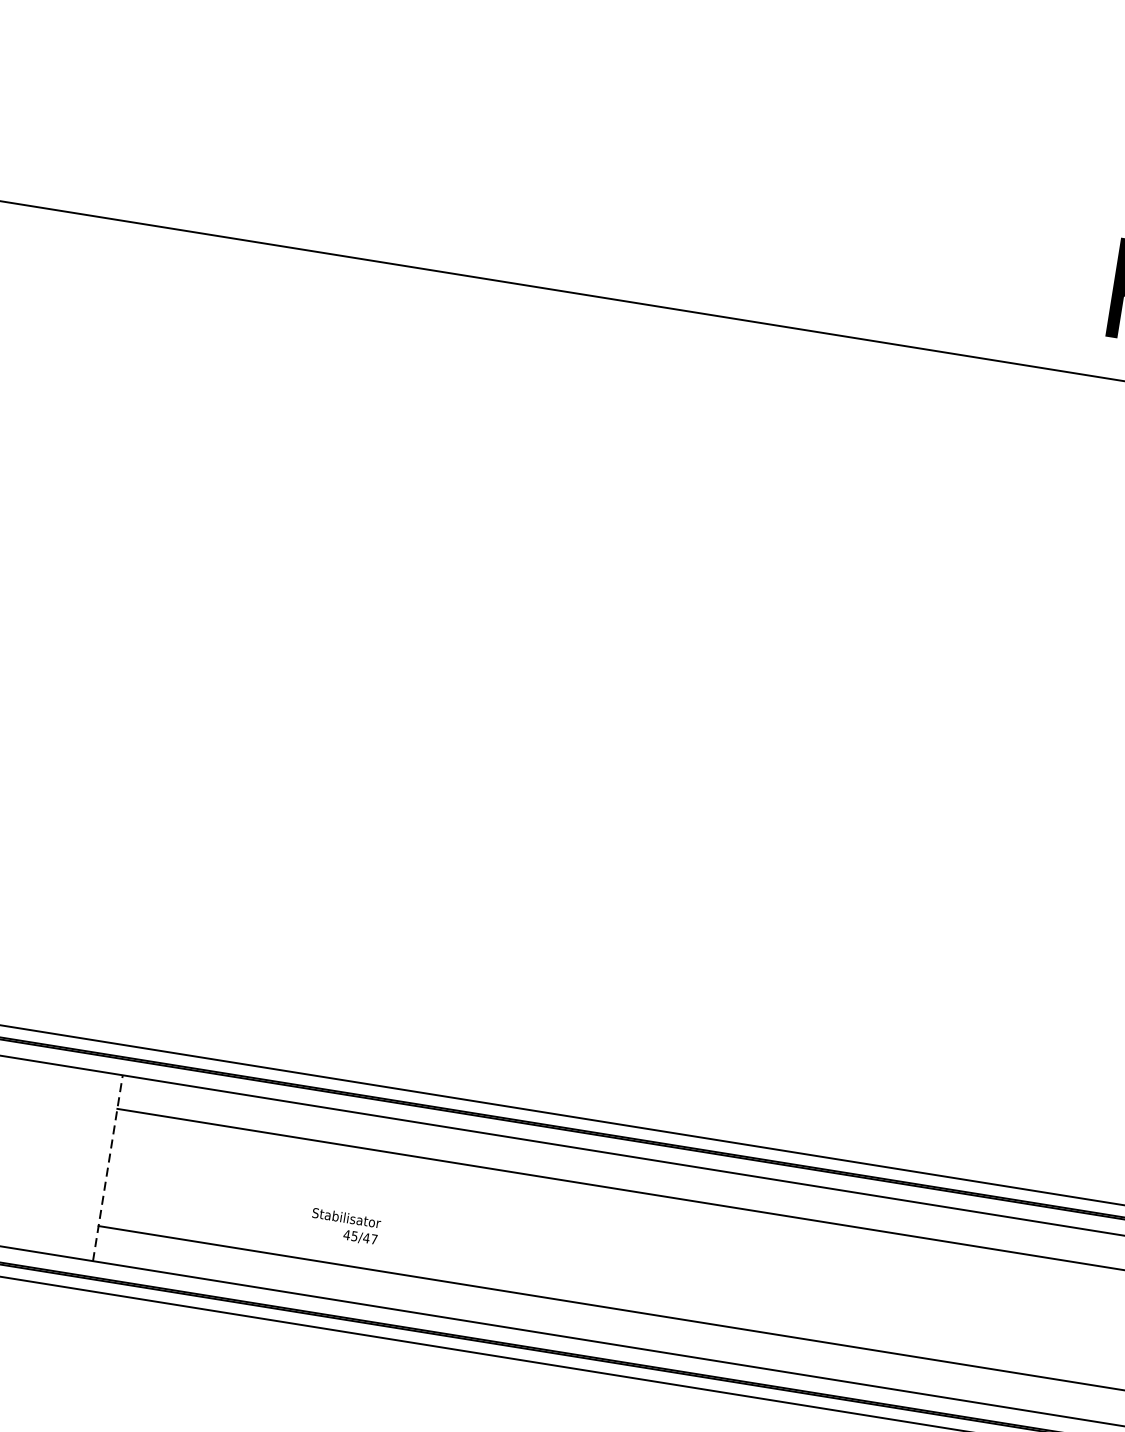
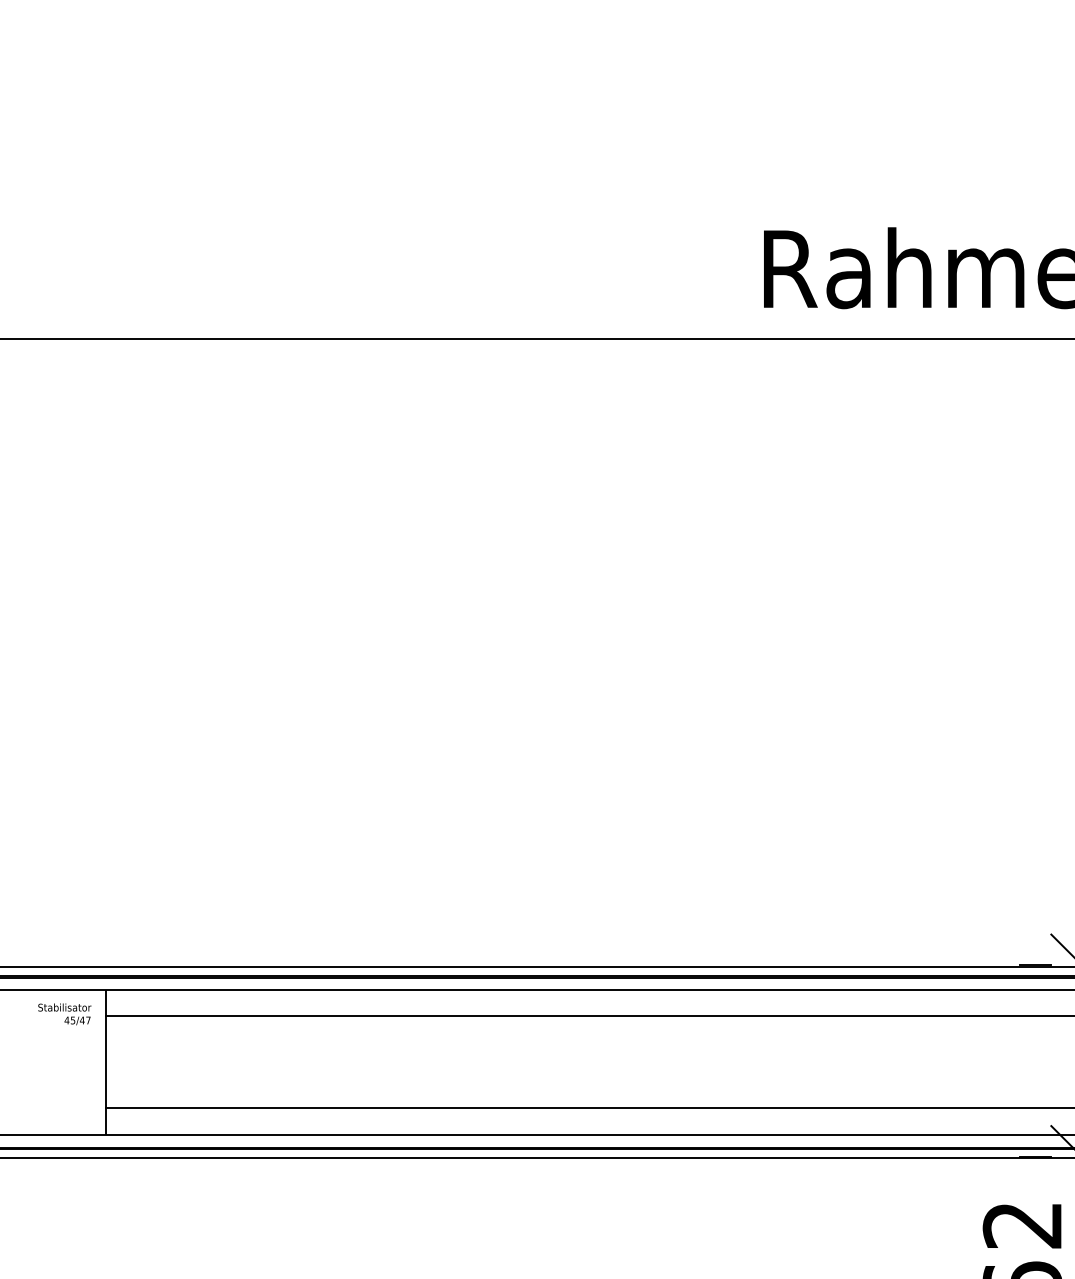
line: (107, 1167) -> (105, 1062), dashed -> solid
text: (344, 1226) -> (64, 1014), moved

